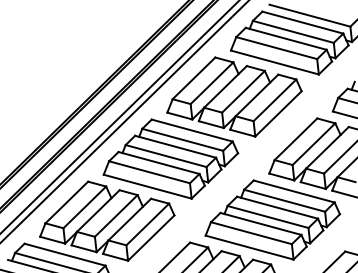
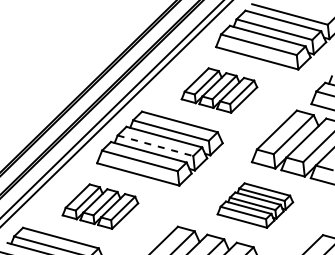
part: (234, 96) -> (219, 90), size x0.6
line: (166, 155) -> (155, 145), solid -> dashed
part: (273, 219) -> (255, 205), size x0.6
part: (107, 220) -> (100, 206), size x0.6

